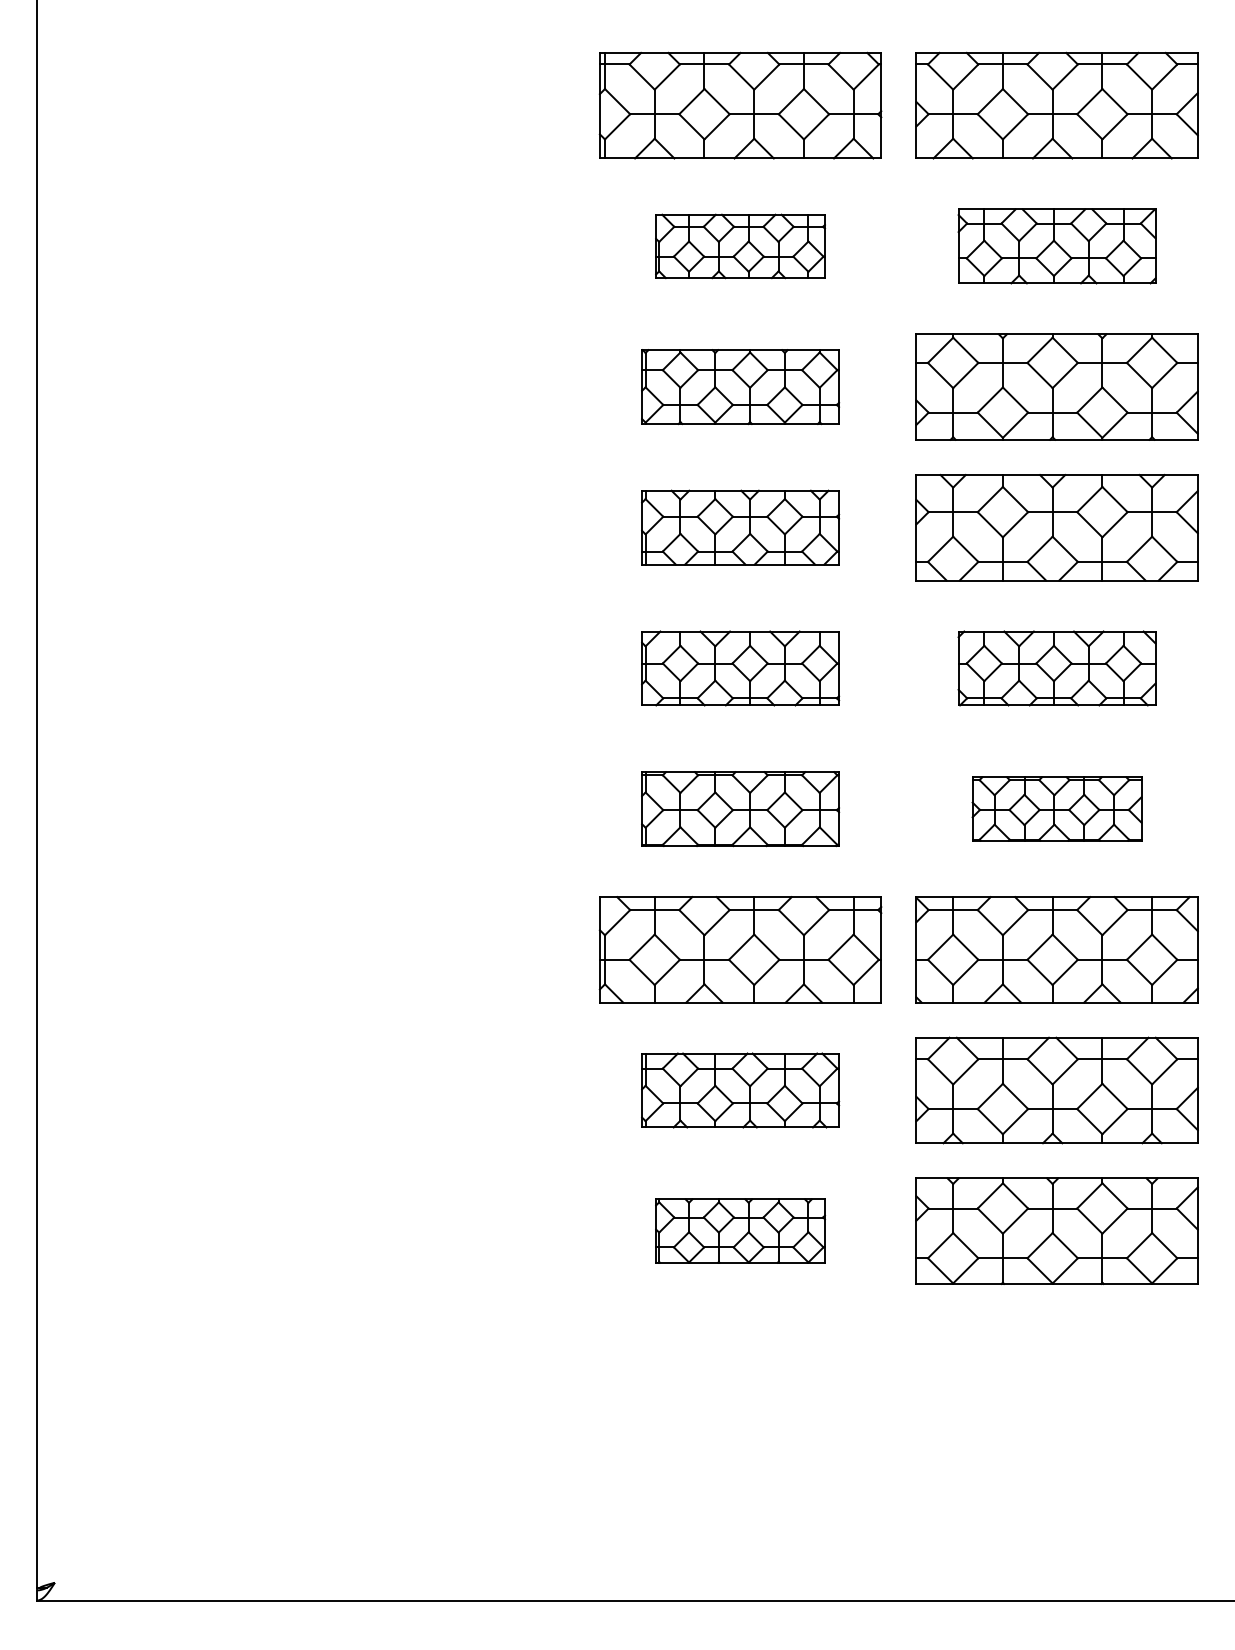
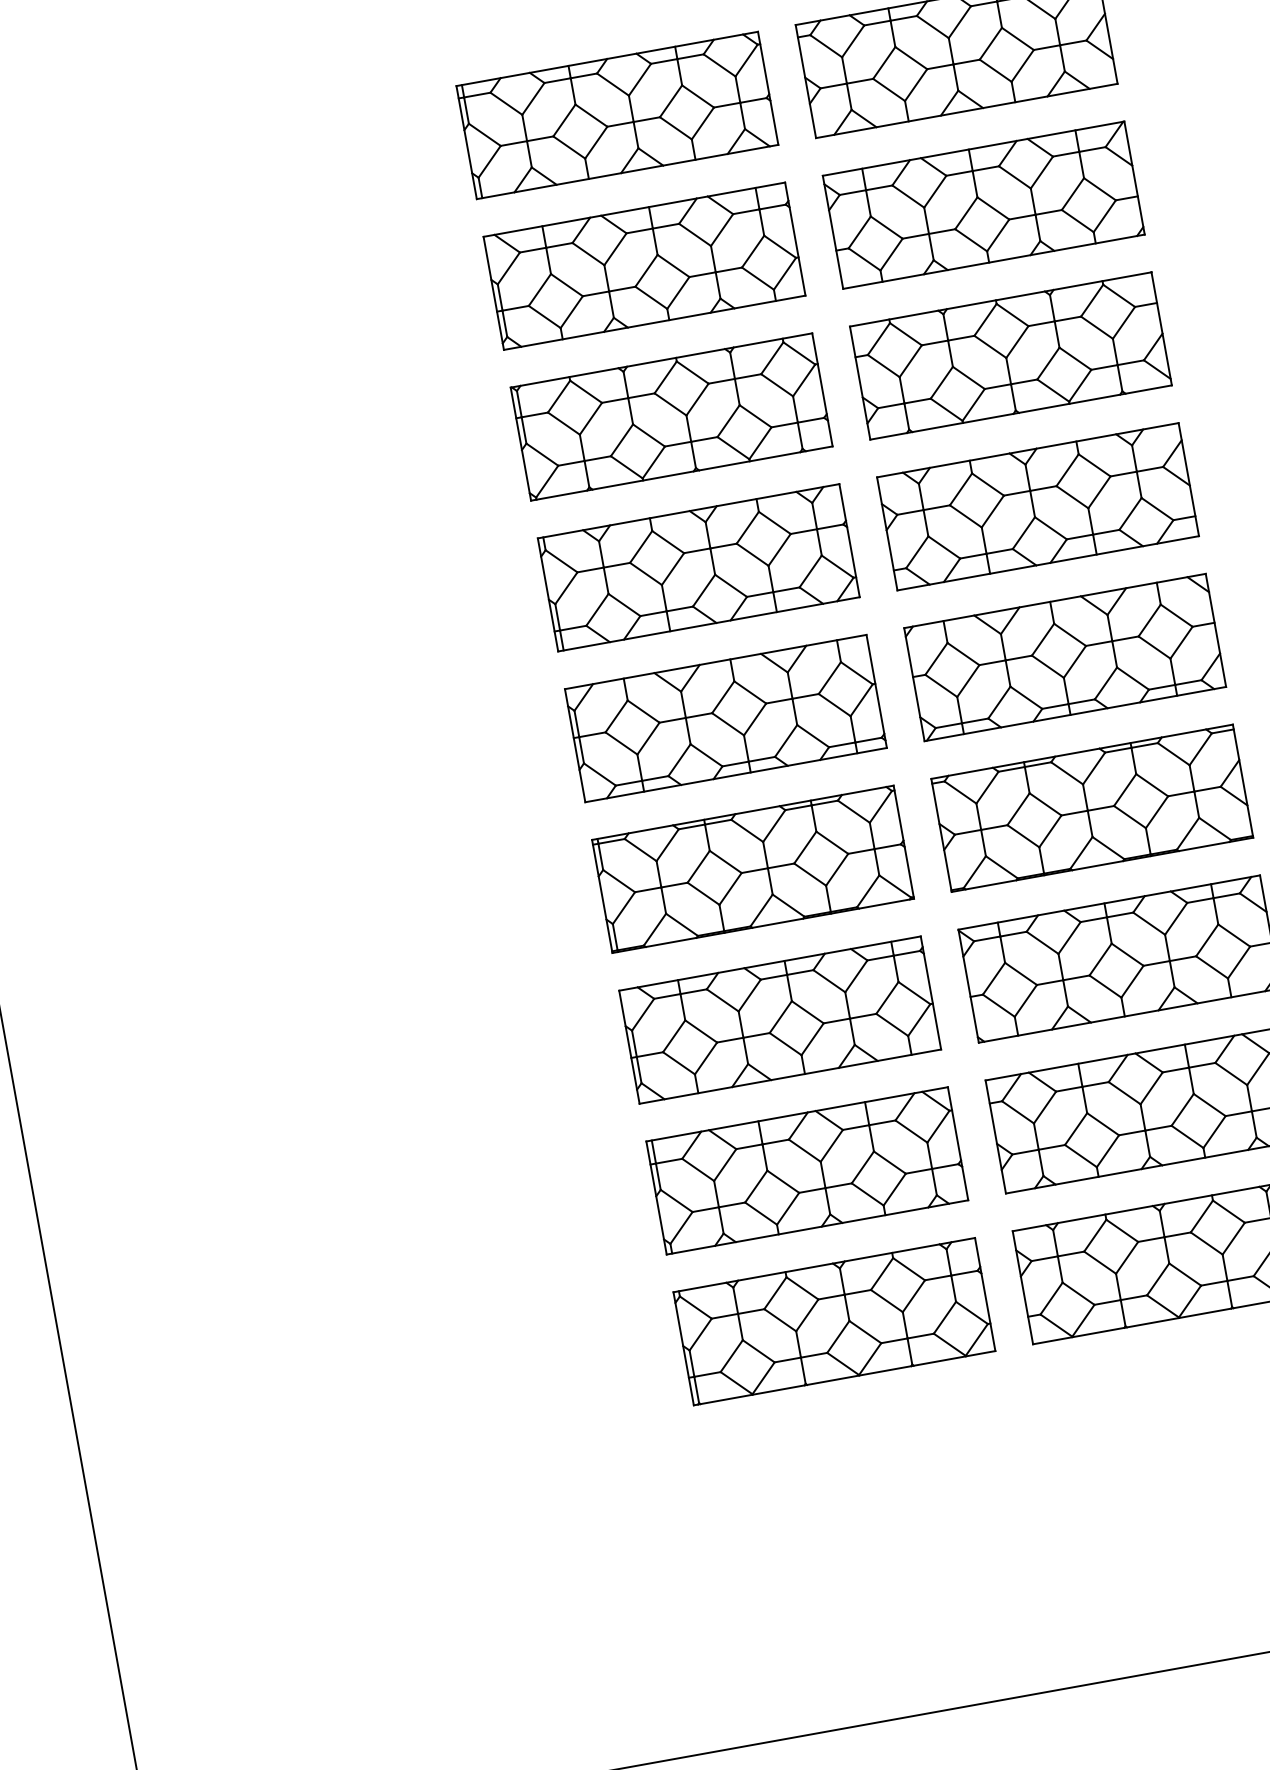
part: (740, 246) -> (644, 266), size x1.67
part: (1056, 246) -> (983, 205), size x1.43
part: (740, 386) -> (671, 416), size x1.43
part: (740, 527) -> (698, 567), size x1.43
part: (740, 668) -> (725, 718), size x1.43
part: (1056, 668) -> (1064, 657), size x1.43
part: (740, 808) -> (752, 868), size x1.43
part: (1056, 808) -> (1091, 807), size x1.67
part: (740, 1090) -> (807, 1170), size x1.43
part: (740, 1230) -> (834, 1320), size x1.67

